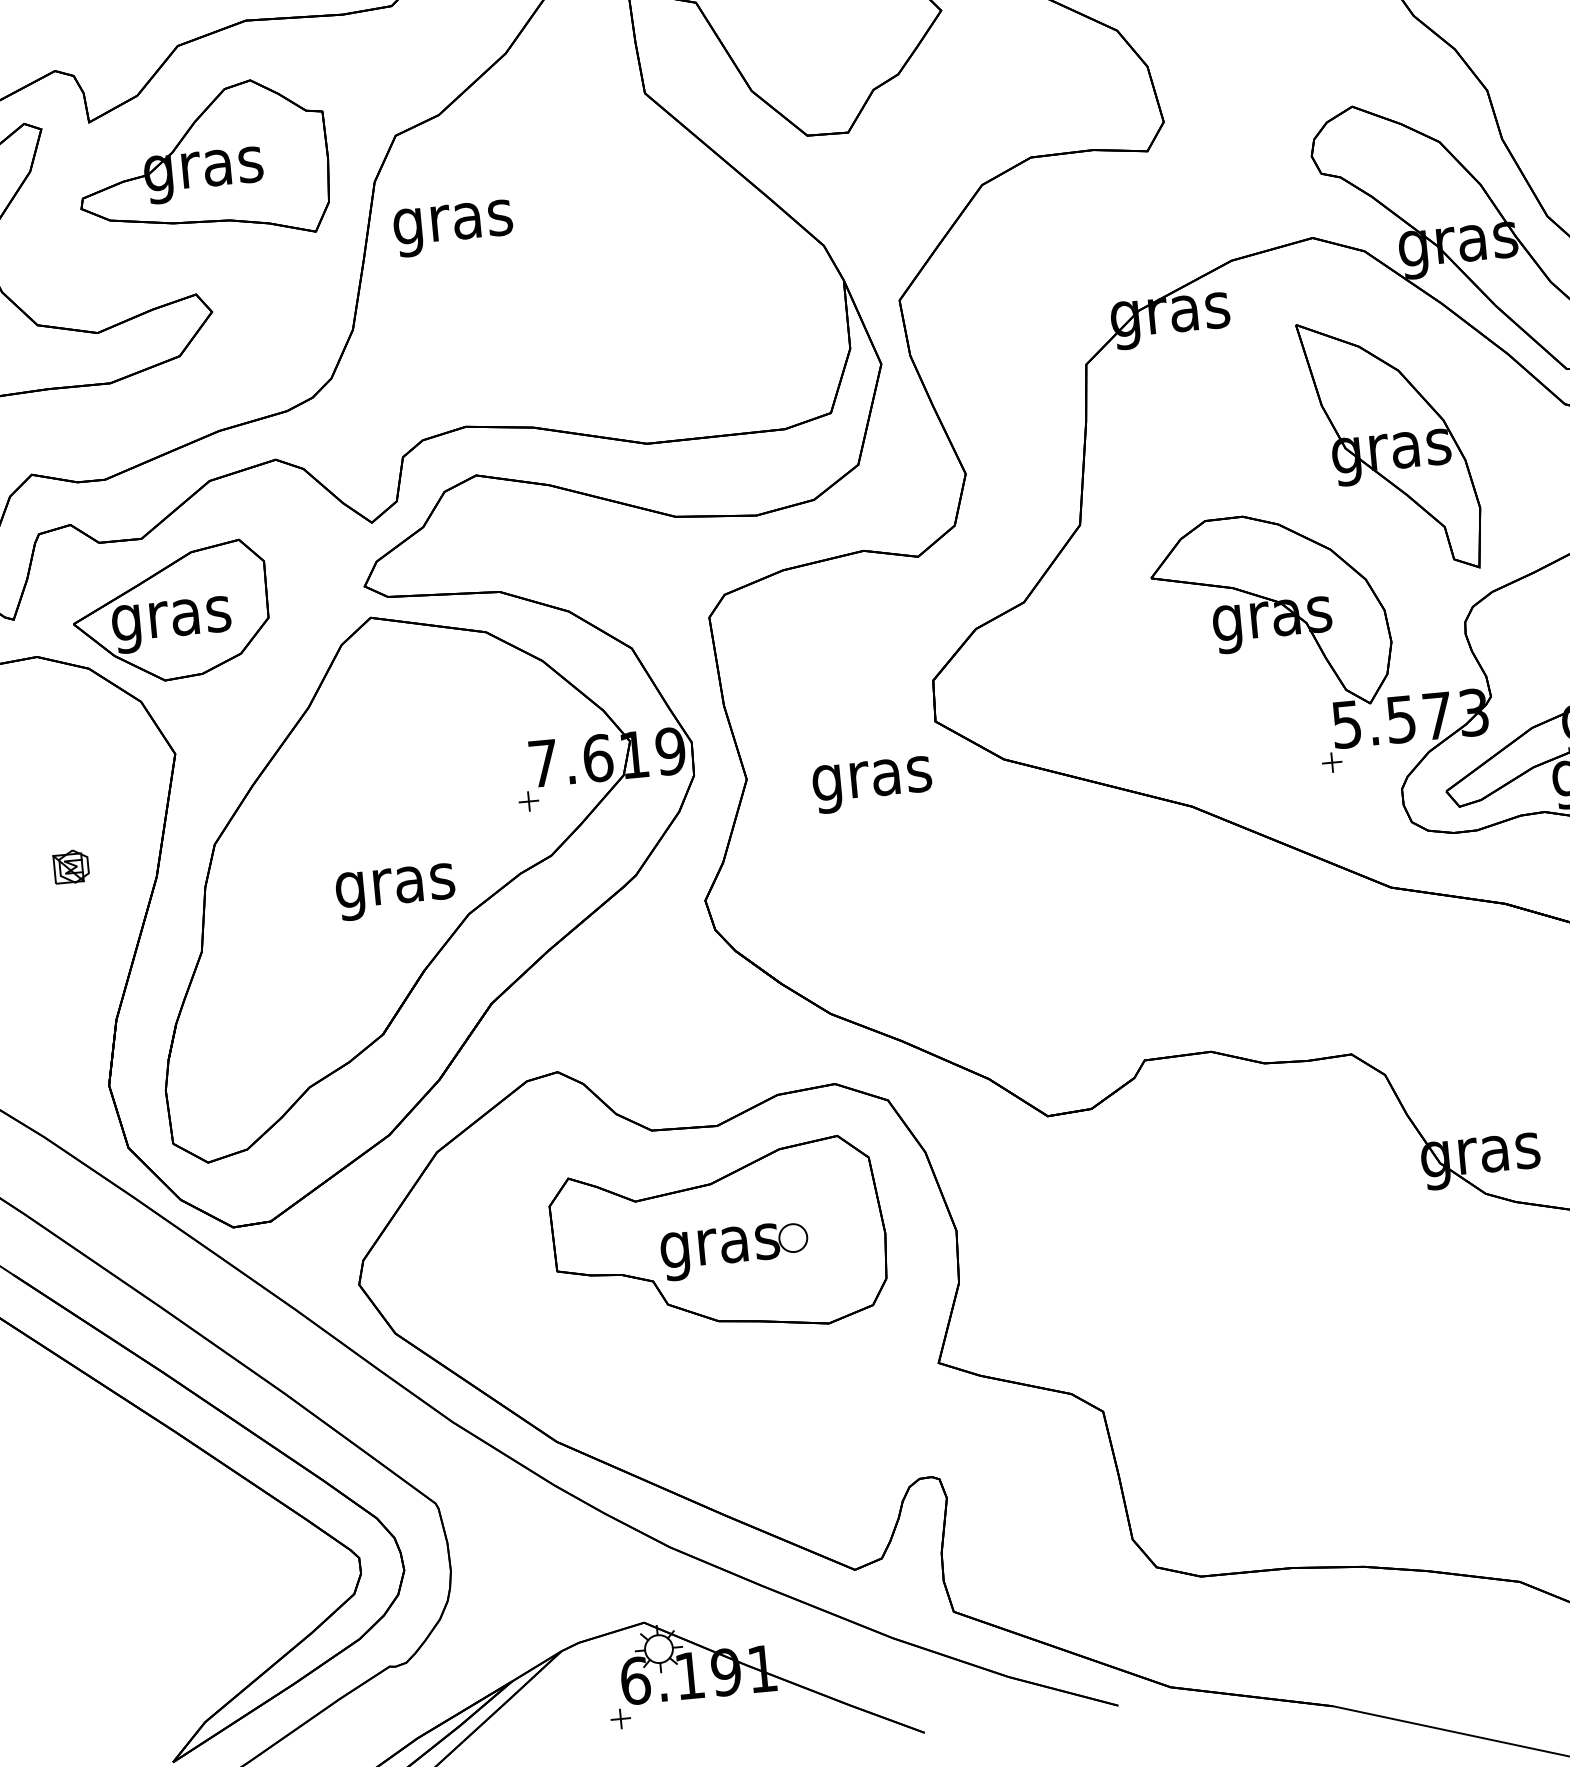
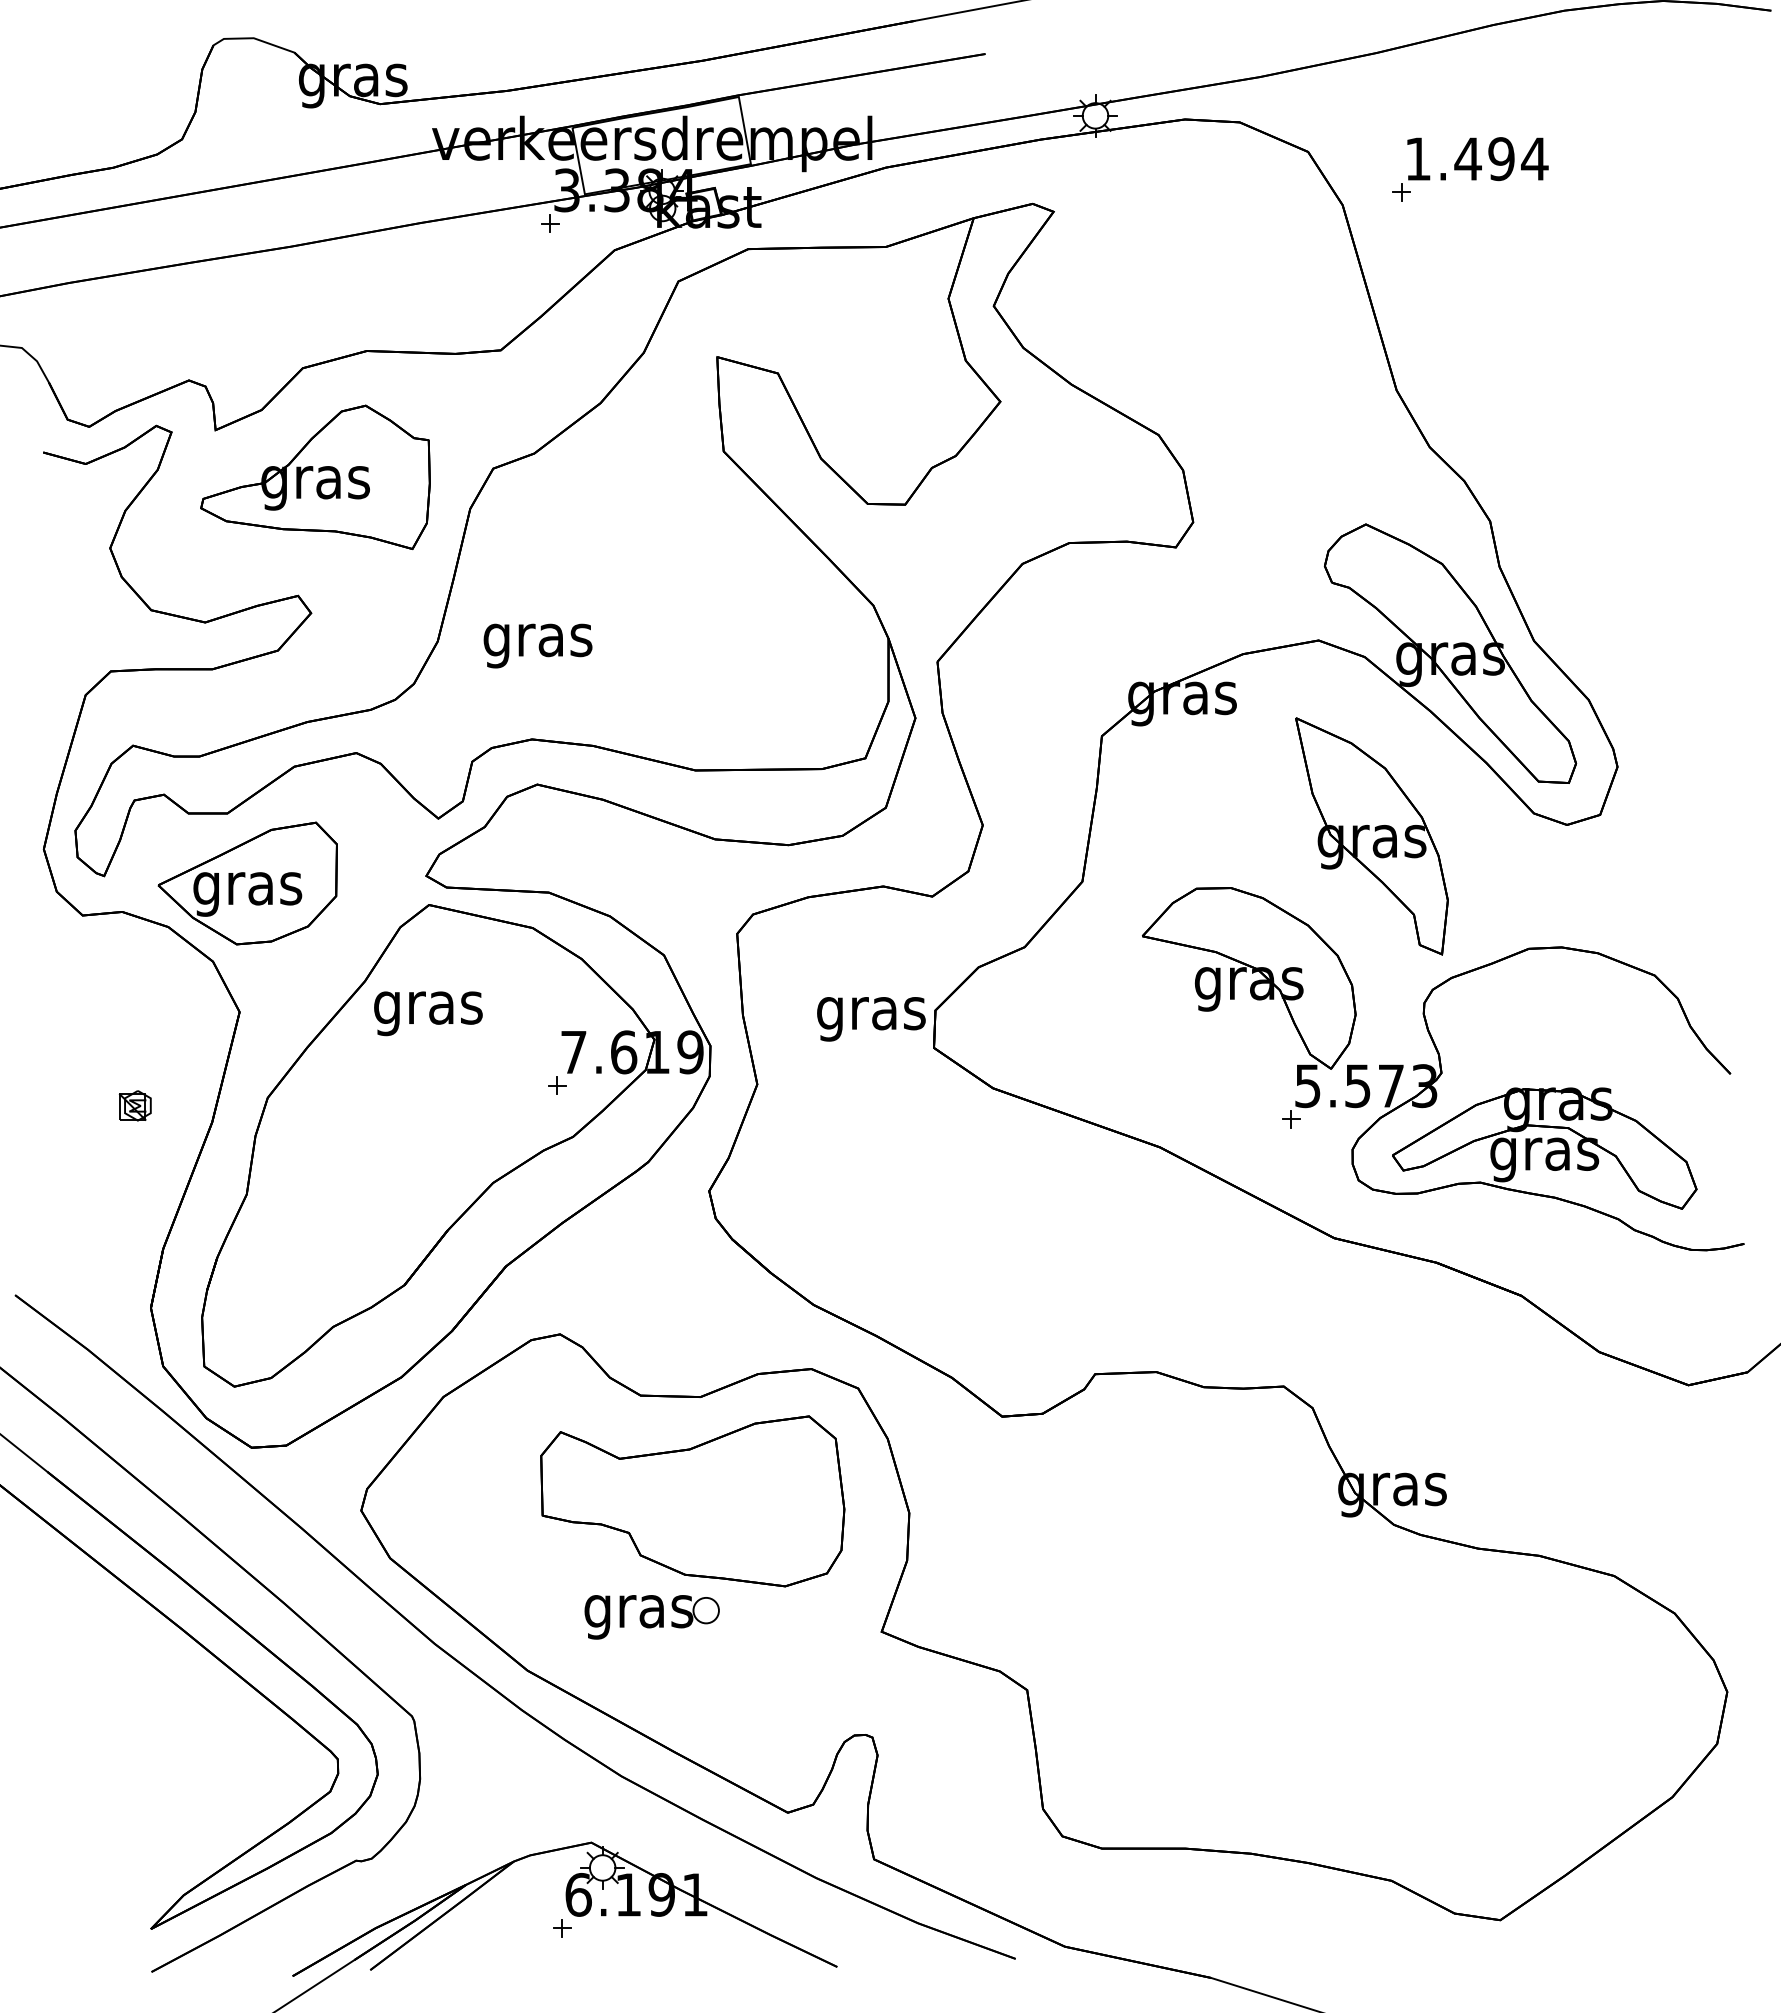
text: (452, 228) -> (537, 645), moved
text: (872, 785) -> (871, 1019), moved
text: (395, 891) -> (428, 1013), moved
part: (734, 1251) -> (651, 1617), moved

